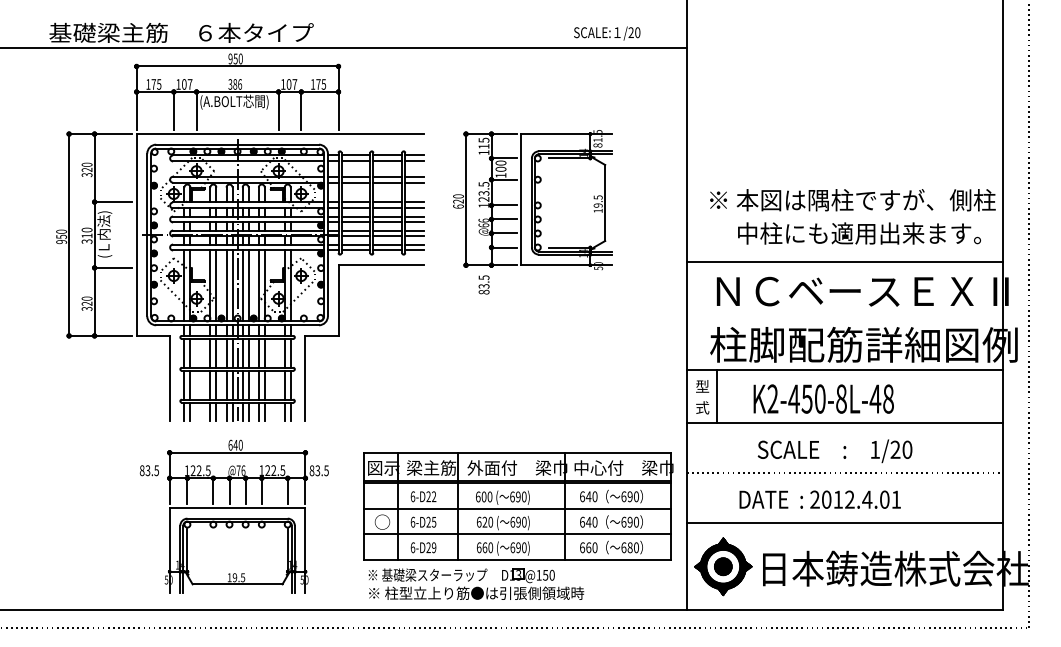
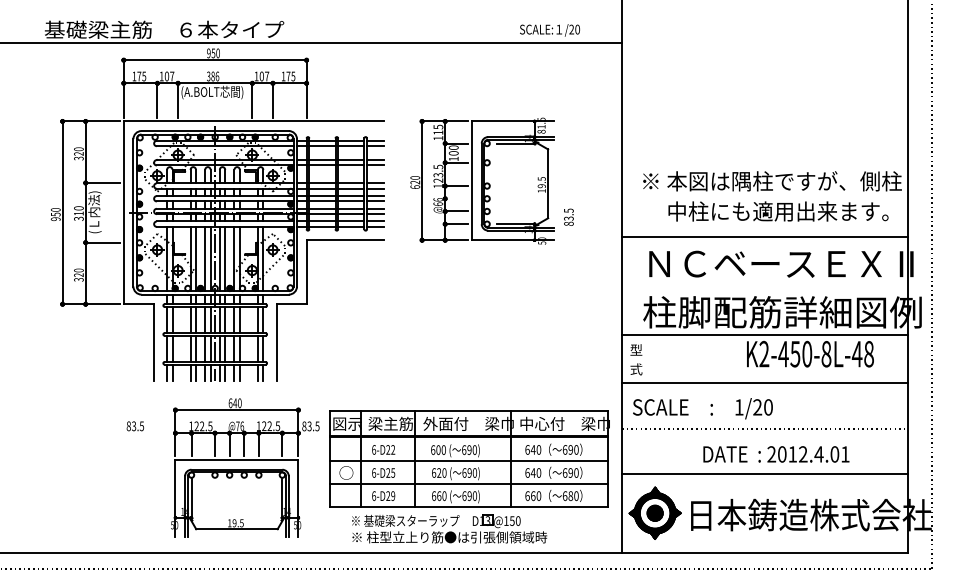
line: (504, 219) -> (456, 198), removed
text: (483, 284) -> (568, 216), moved
line: (716, 396) -> (648, 359), removed
text: (823, 398) -> (810, 353), moved
text: (834, 451) -> (702, 408), moved
text: (819, 499) -> (775, 454), moved
part: (246, 516) -> (245, 467), moved
part: (476, 583) -> (449, 528), moved

